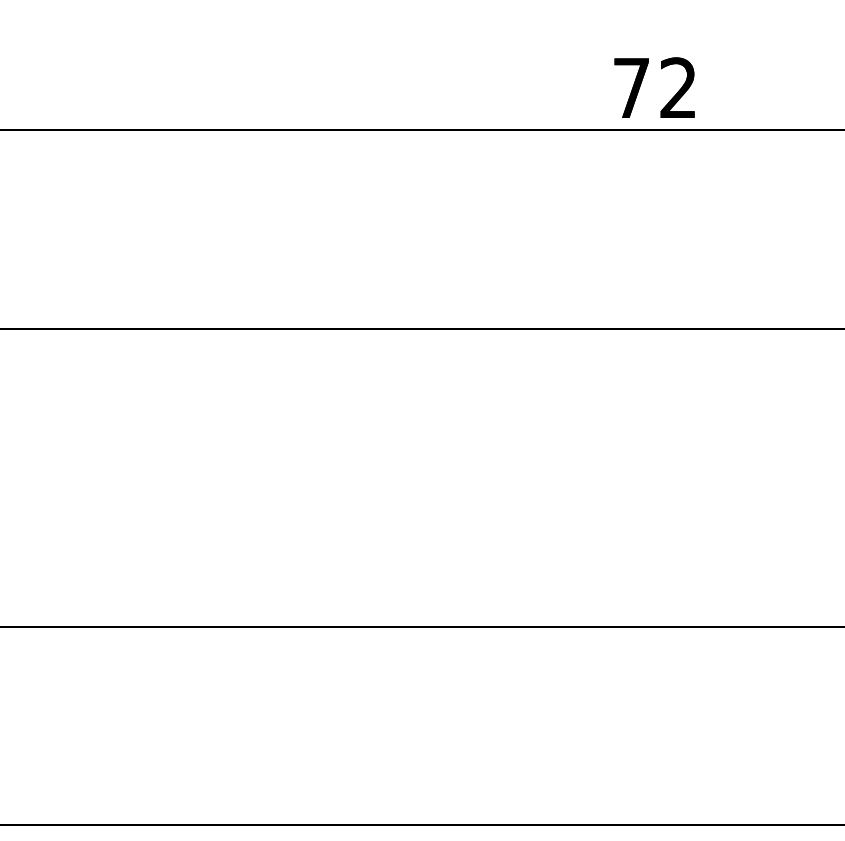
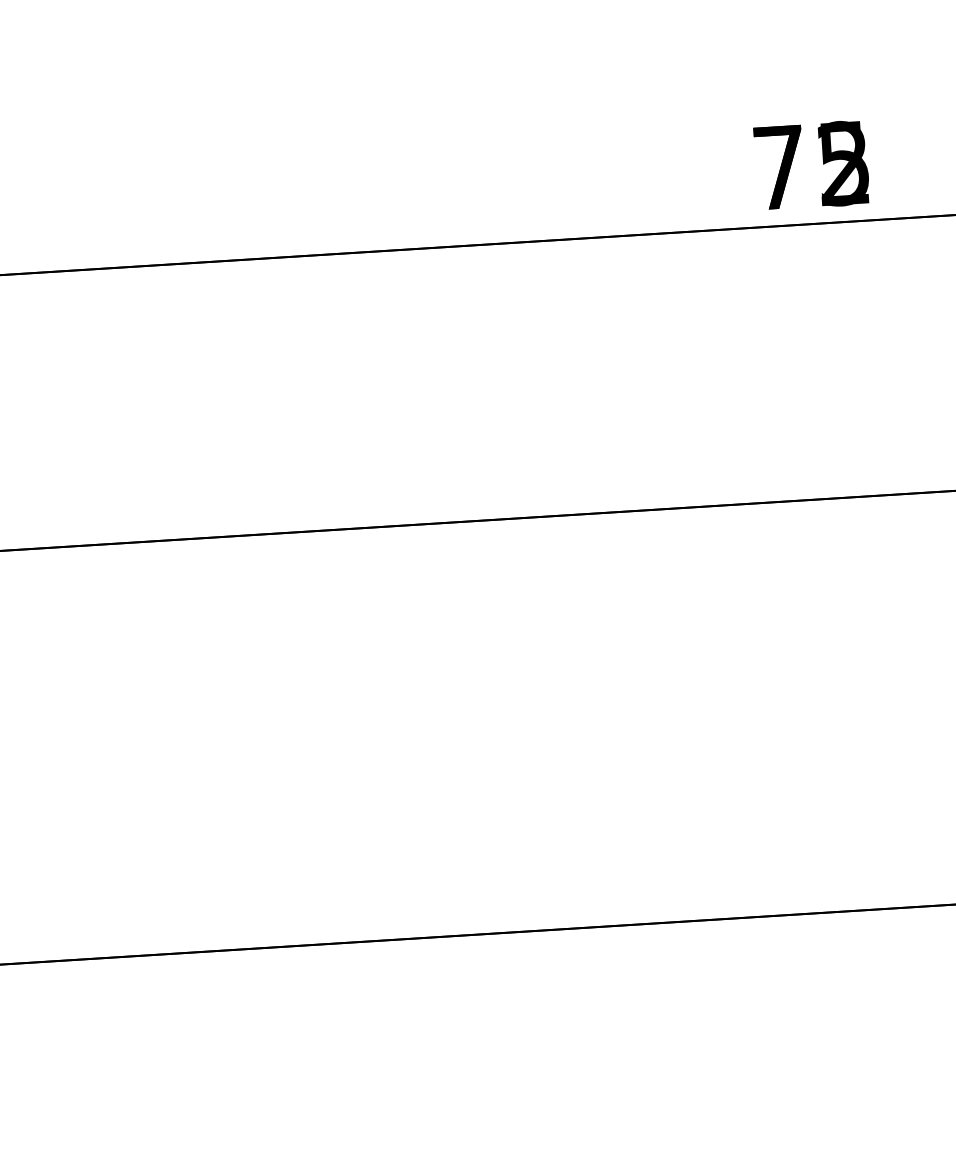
text: (677, 88) -> (842, 163), 72 -> 75

